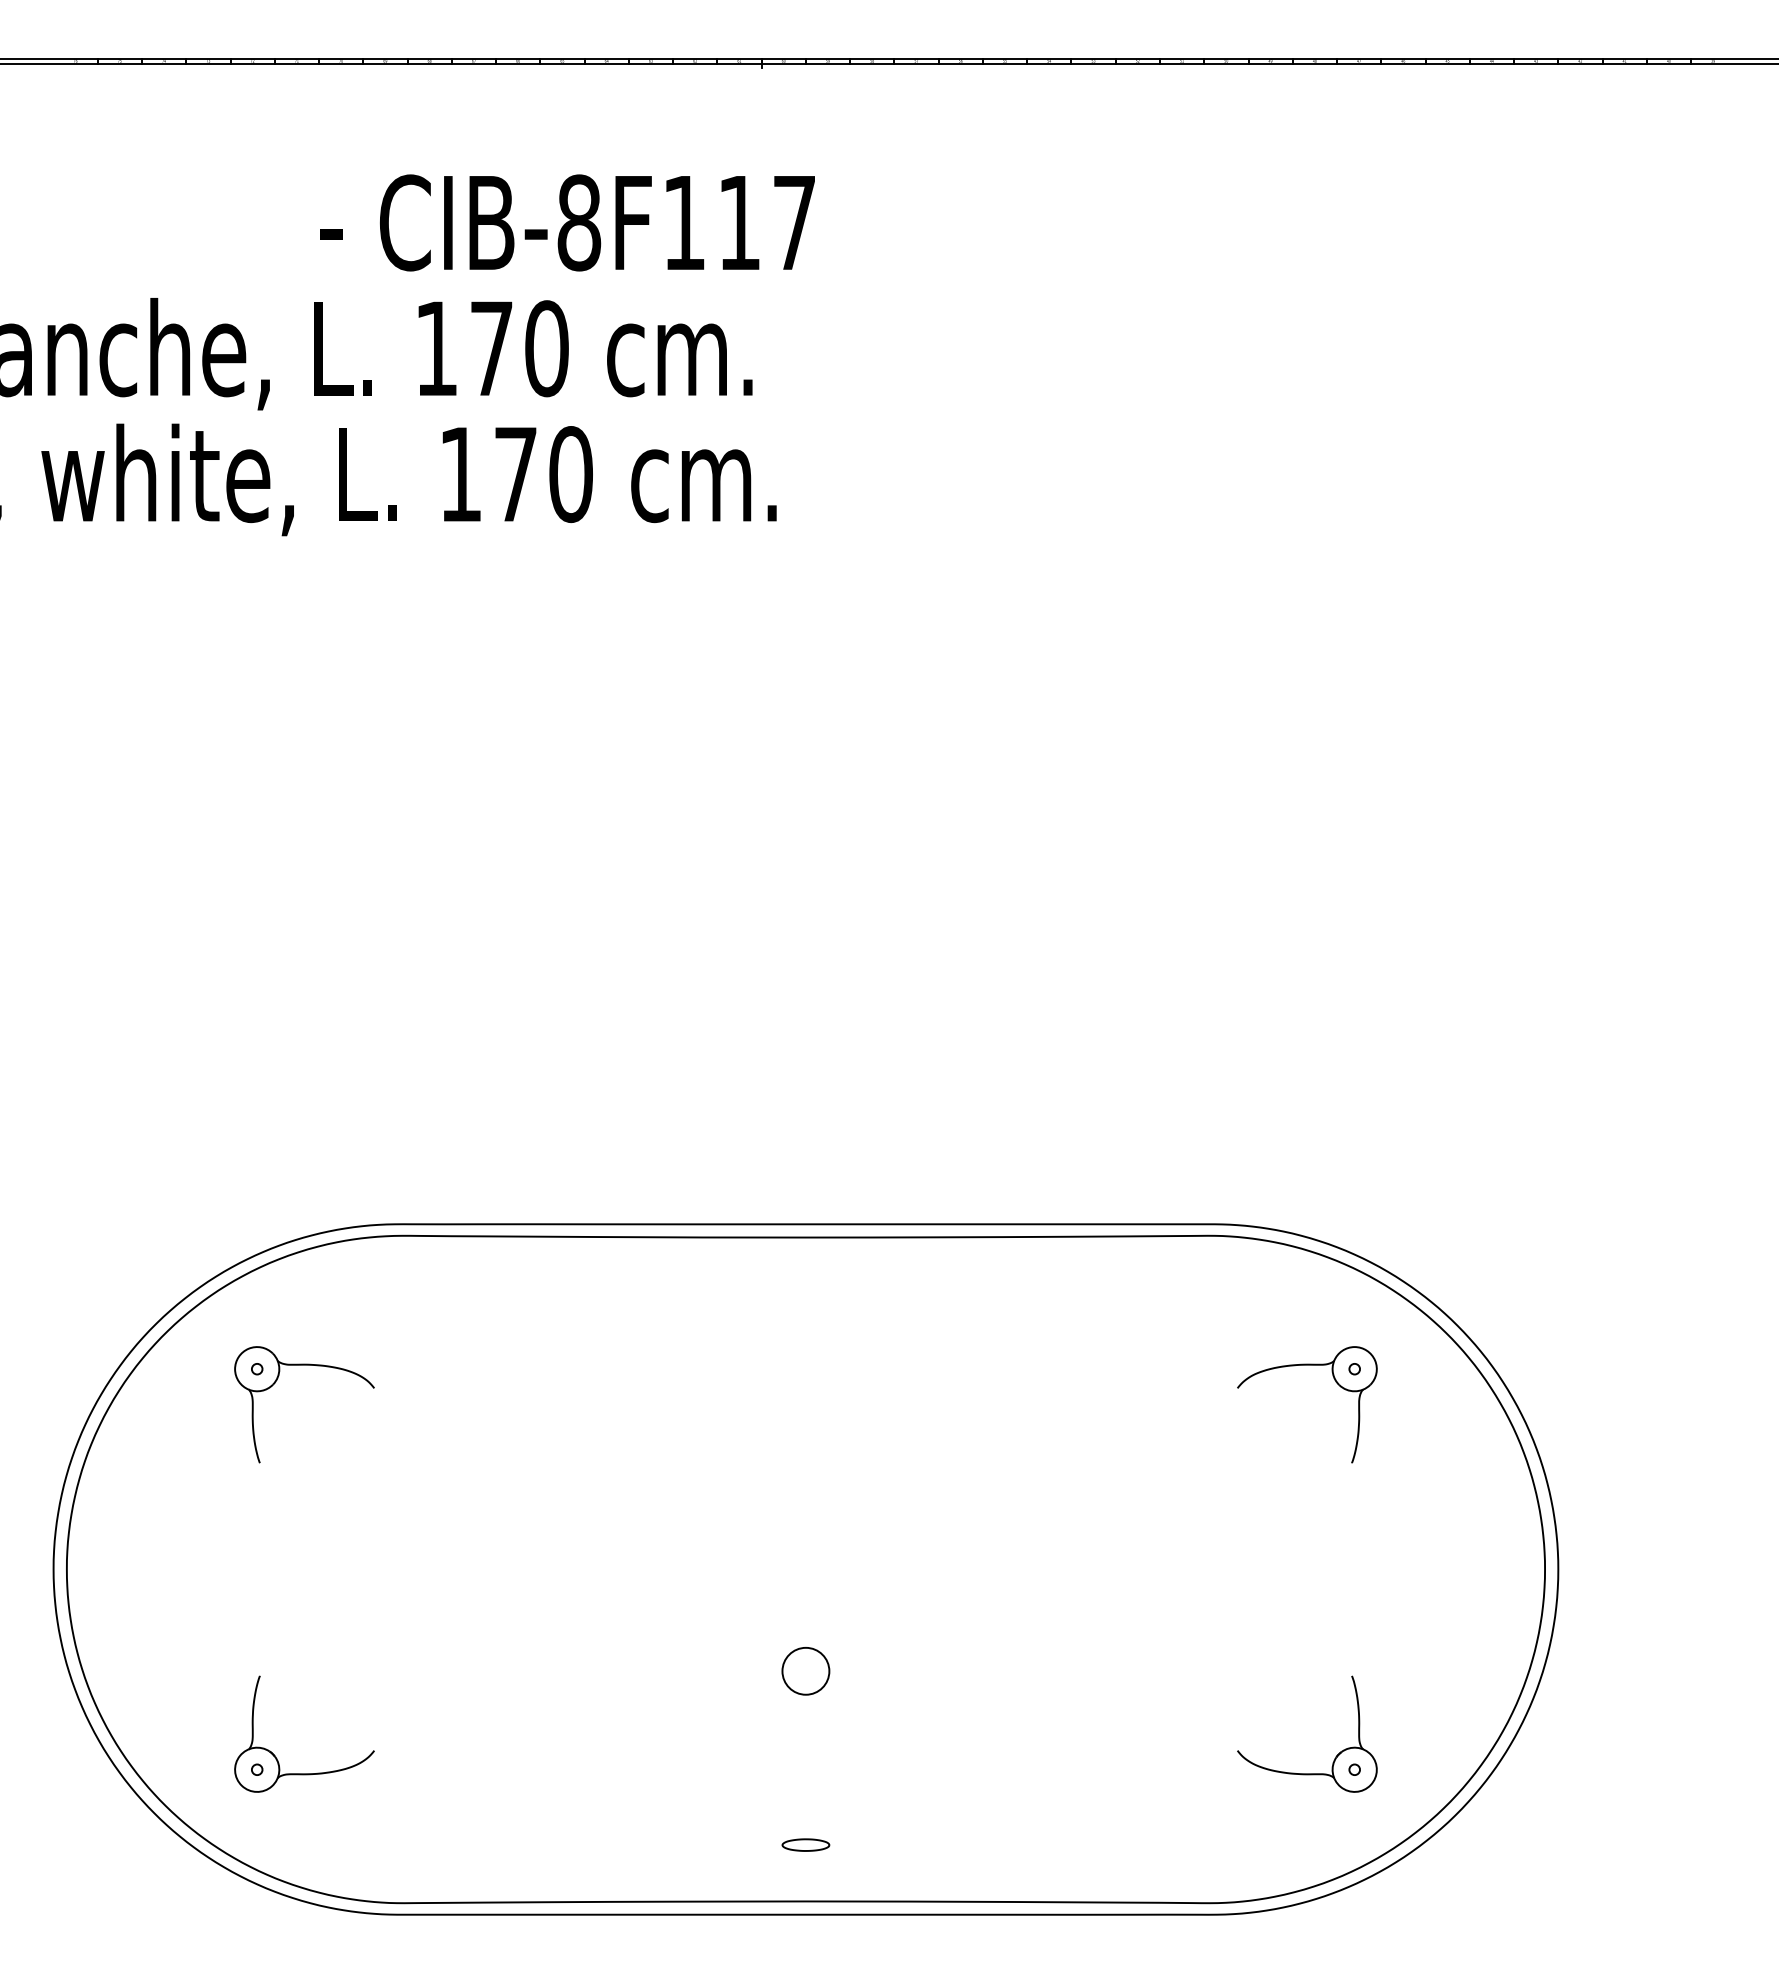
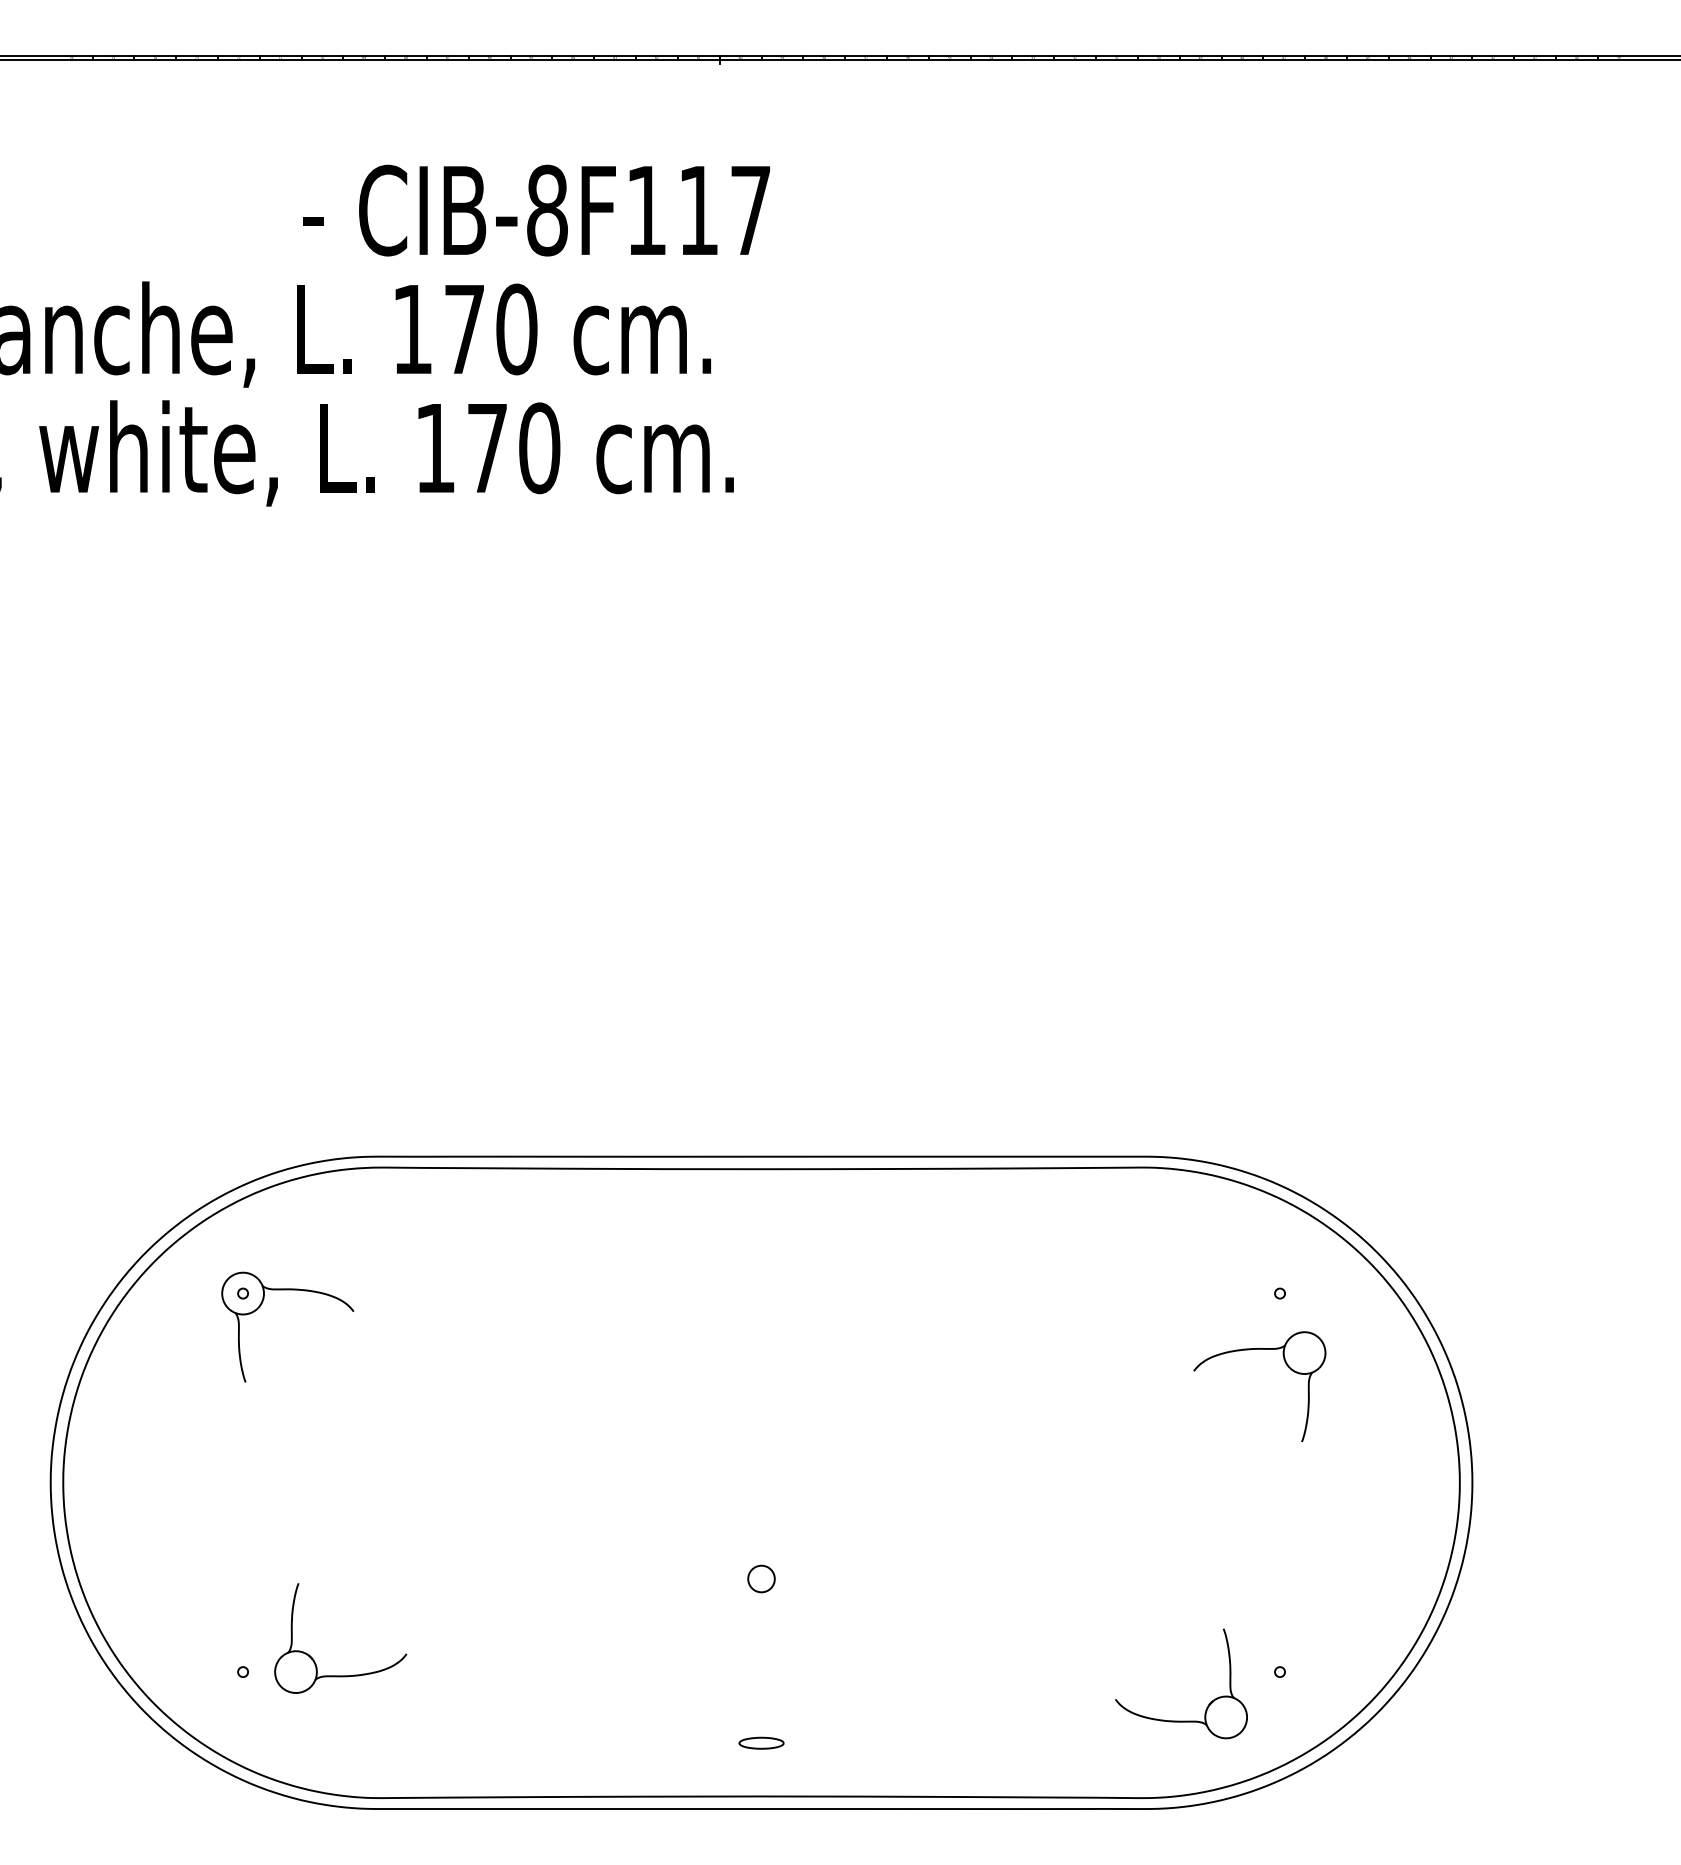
part: (1335, 1382) -> (1286, 1365), moved
circle: (805, 1670) -> (761, 1578), size x0.6
part: (276, 1756) -> (314, 1659), moved
part: (1335, 1756) -> (1208, 1704), moved

